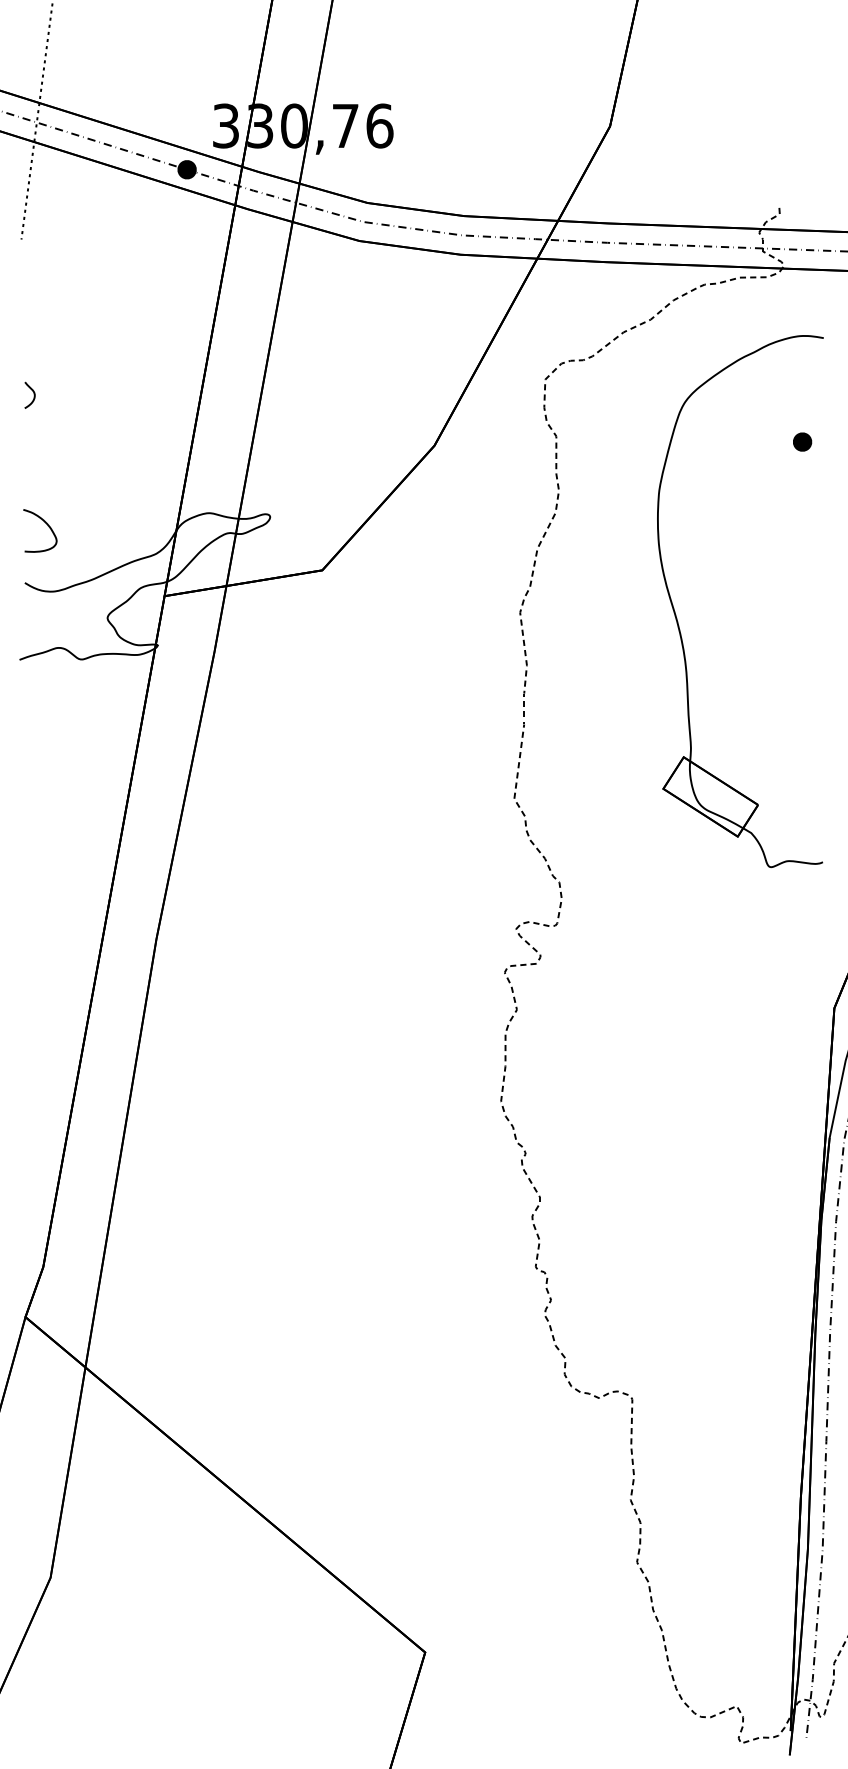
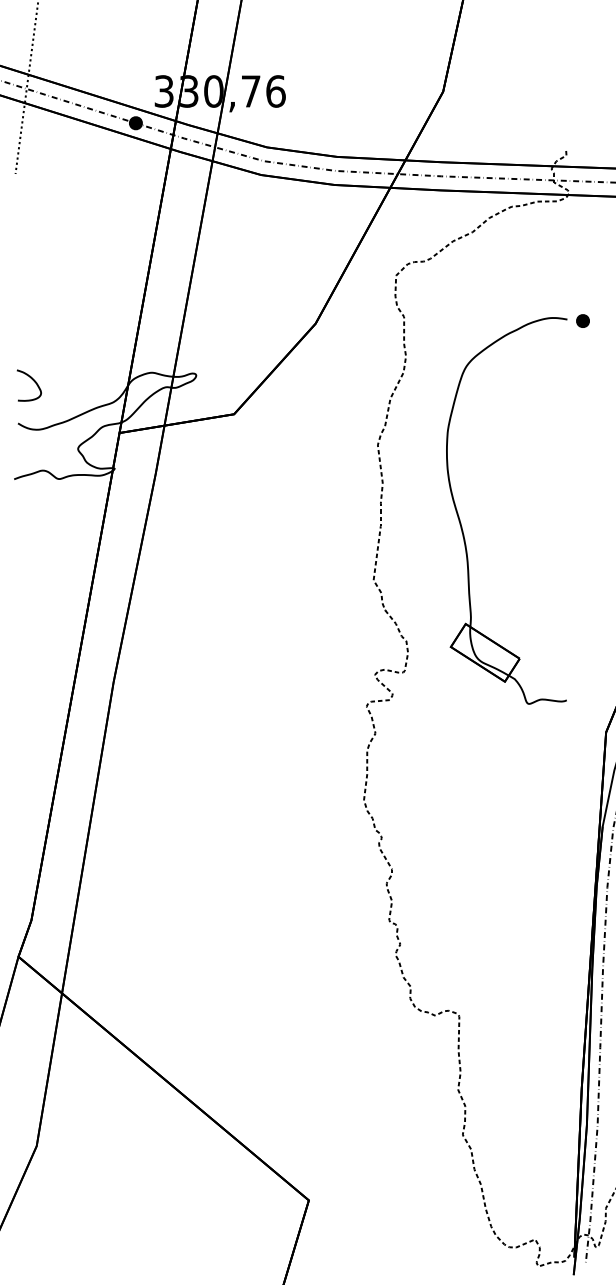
curve: (33, 395) -> (24, 287), removed
part: (679, 622) -> (462, 526), moved

